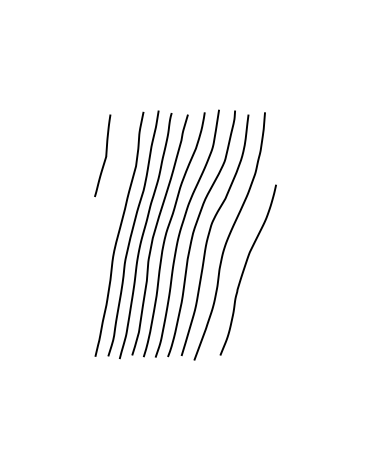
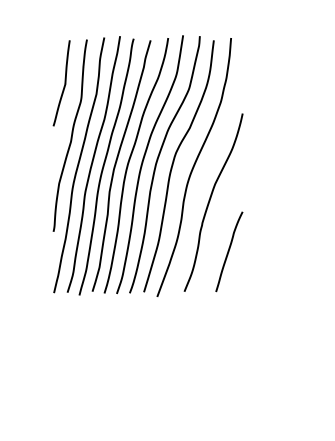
curve: (111, 205) -> (70, 135), added
curve: (263, 316) -> (229, 251), added

